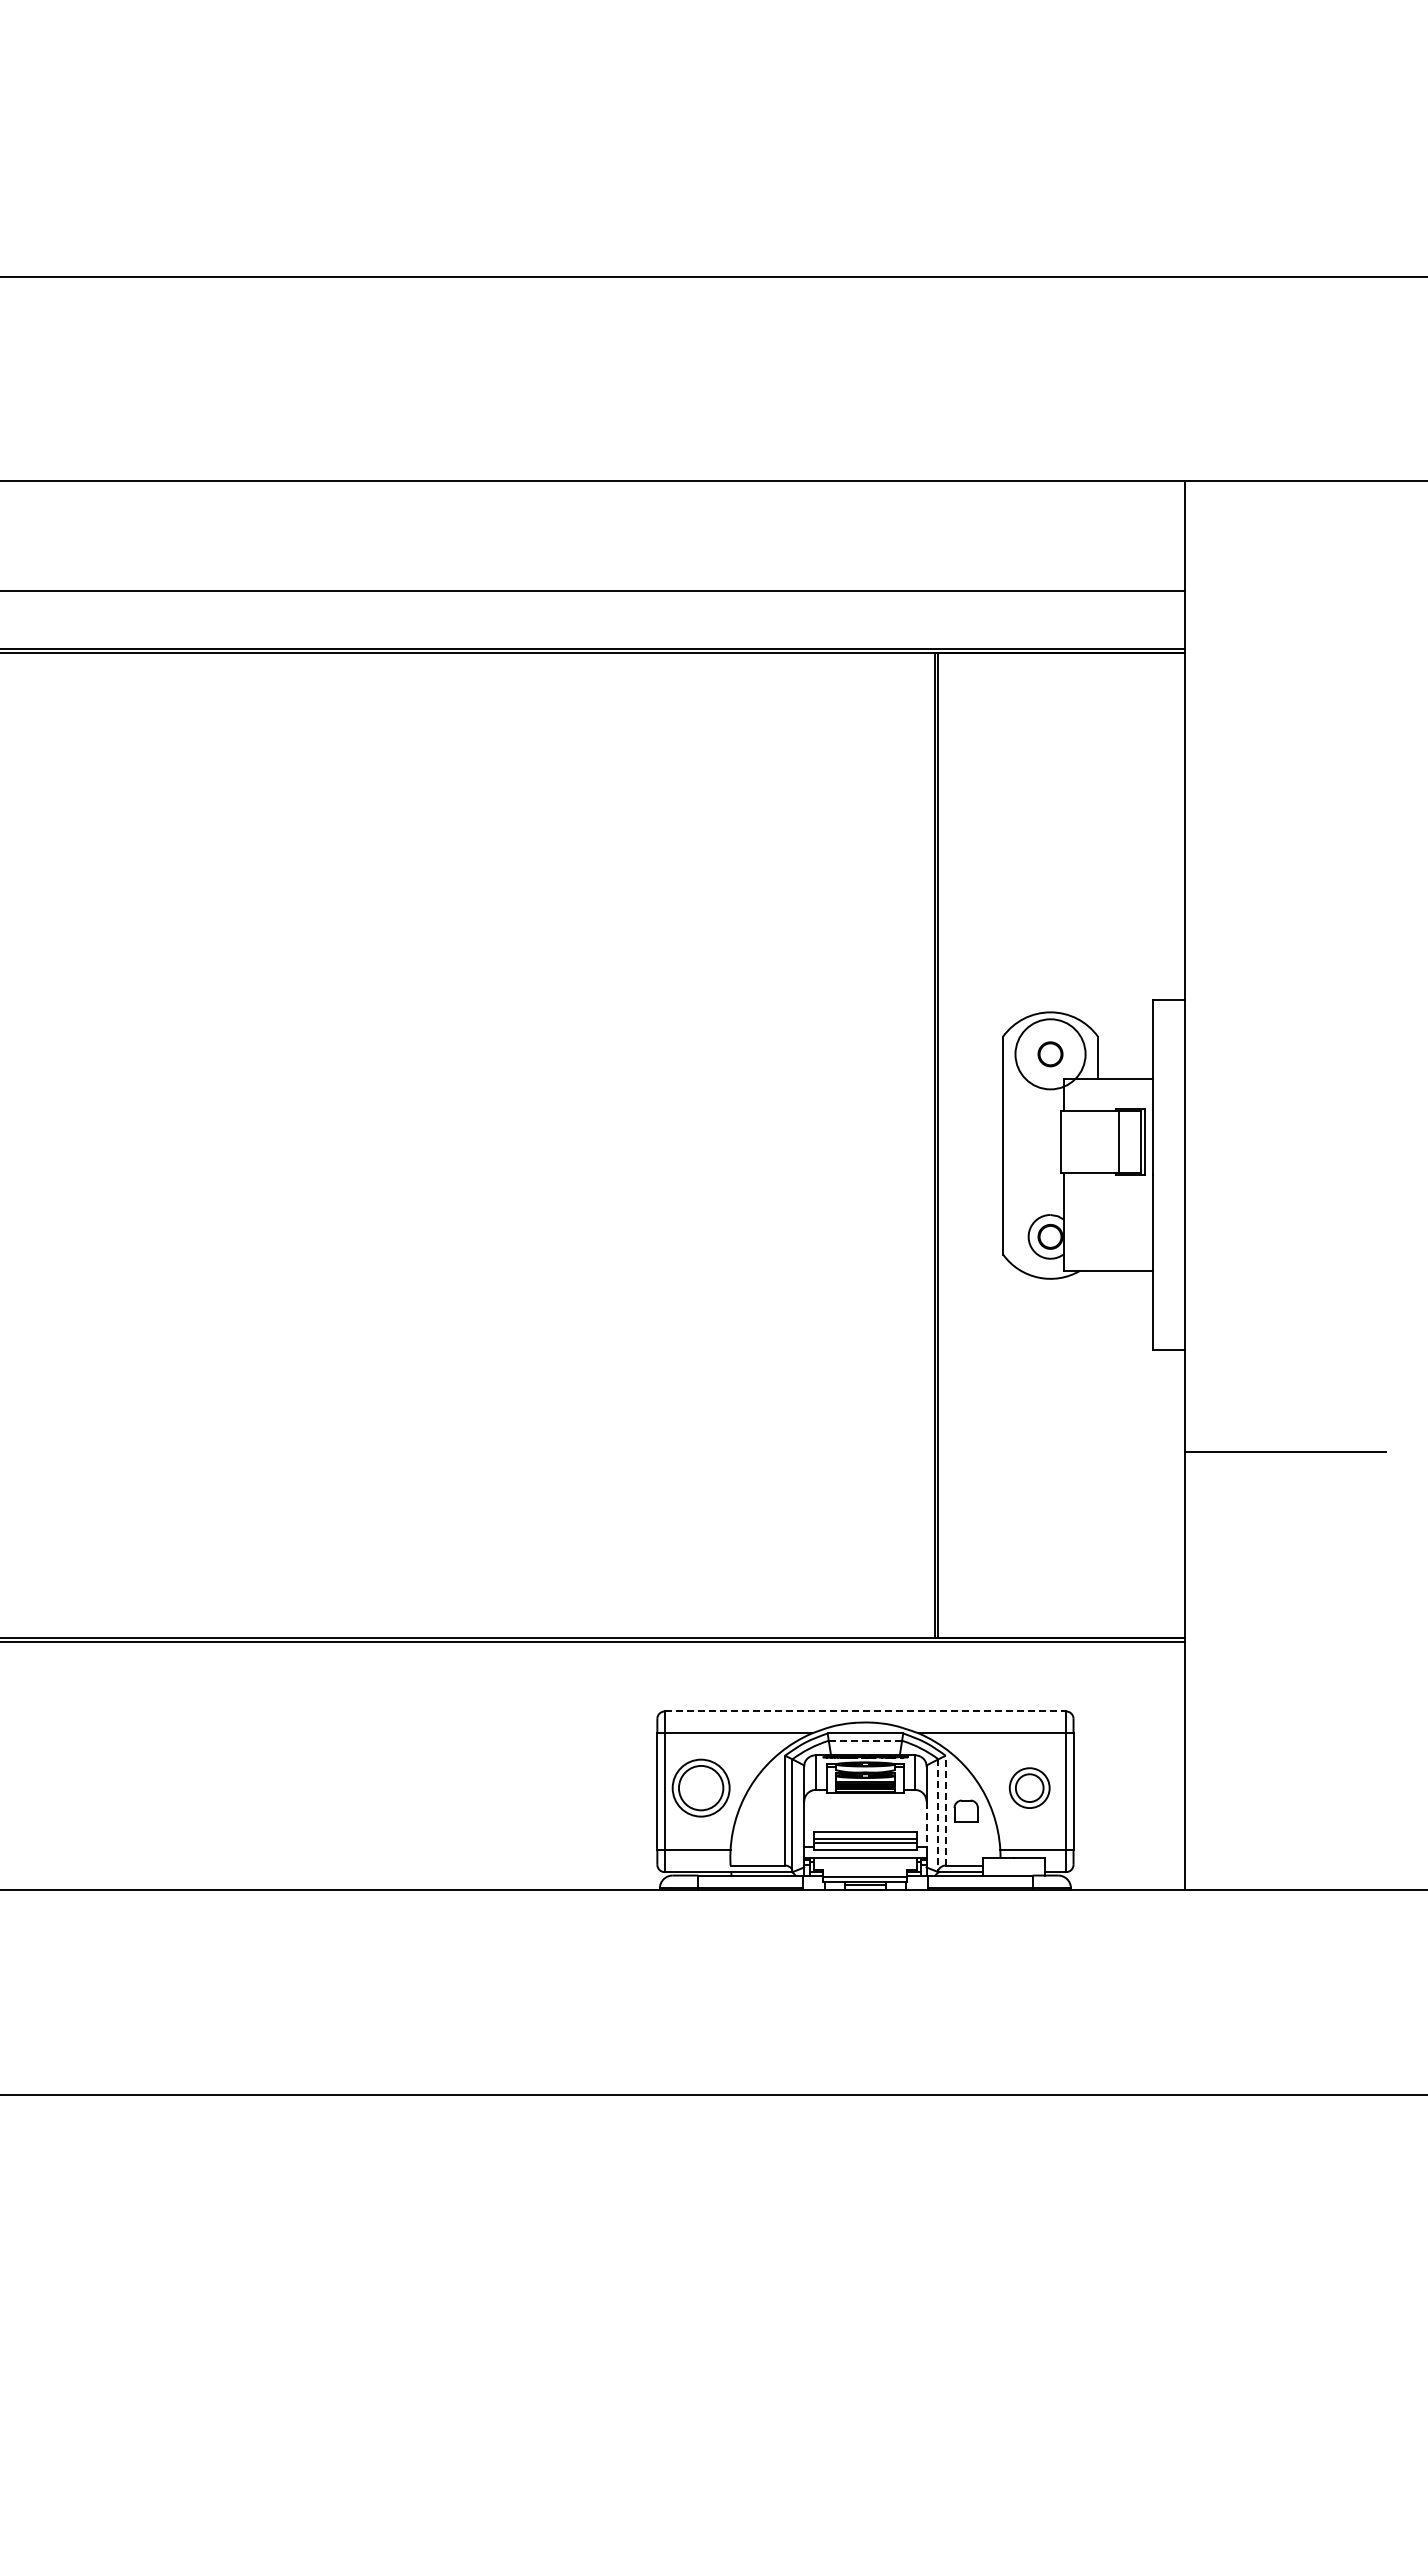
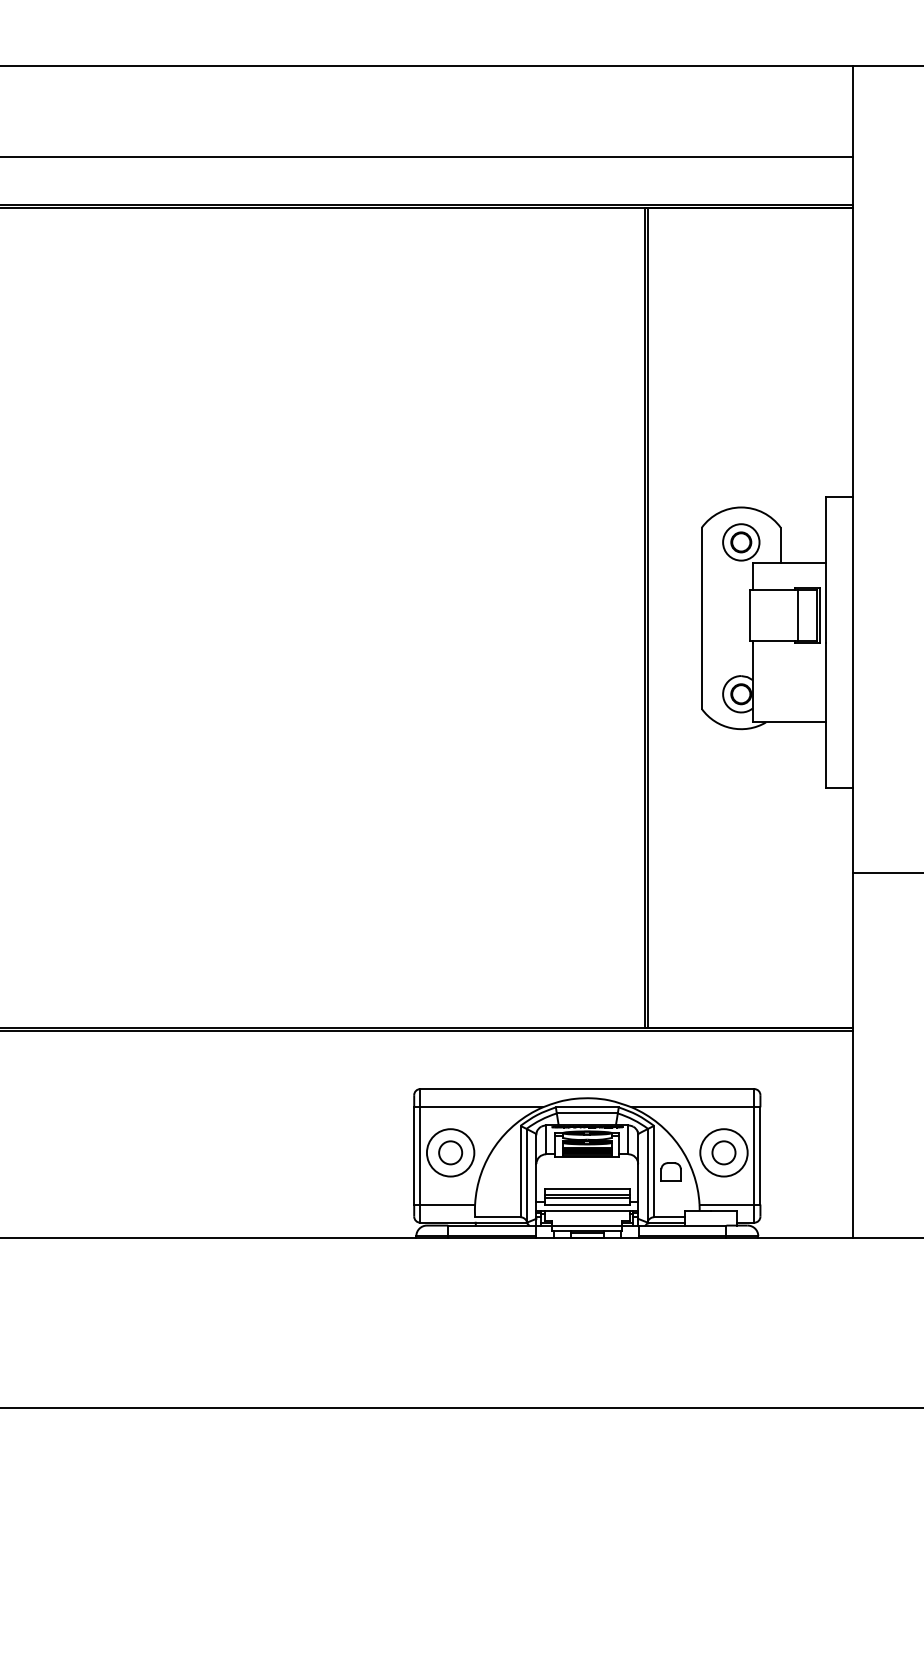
circle: (1050, 1054) -> (741, 542), size x0.62
line: (865, 1711) -> (587, 1089), dashed -> solid
line: (865, 1740) -> (587, 1113), dashed -> solid
circle: (1029, 1787) -> (723, 1152), size x1.43
circle: (701, 1788) -> (450, 1153), size x0.62
line: (945, 1810) -> (653, 1171), dashed -> solid
line: (938, 1814) -> (648, 1174), dashed -> solid
line: (926, 1824) -> (638, 1183), dashed -> solid

